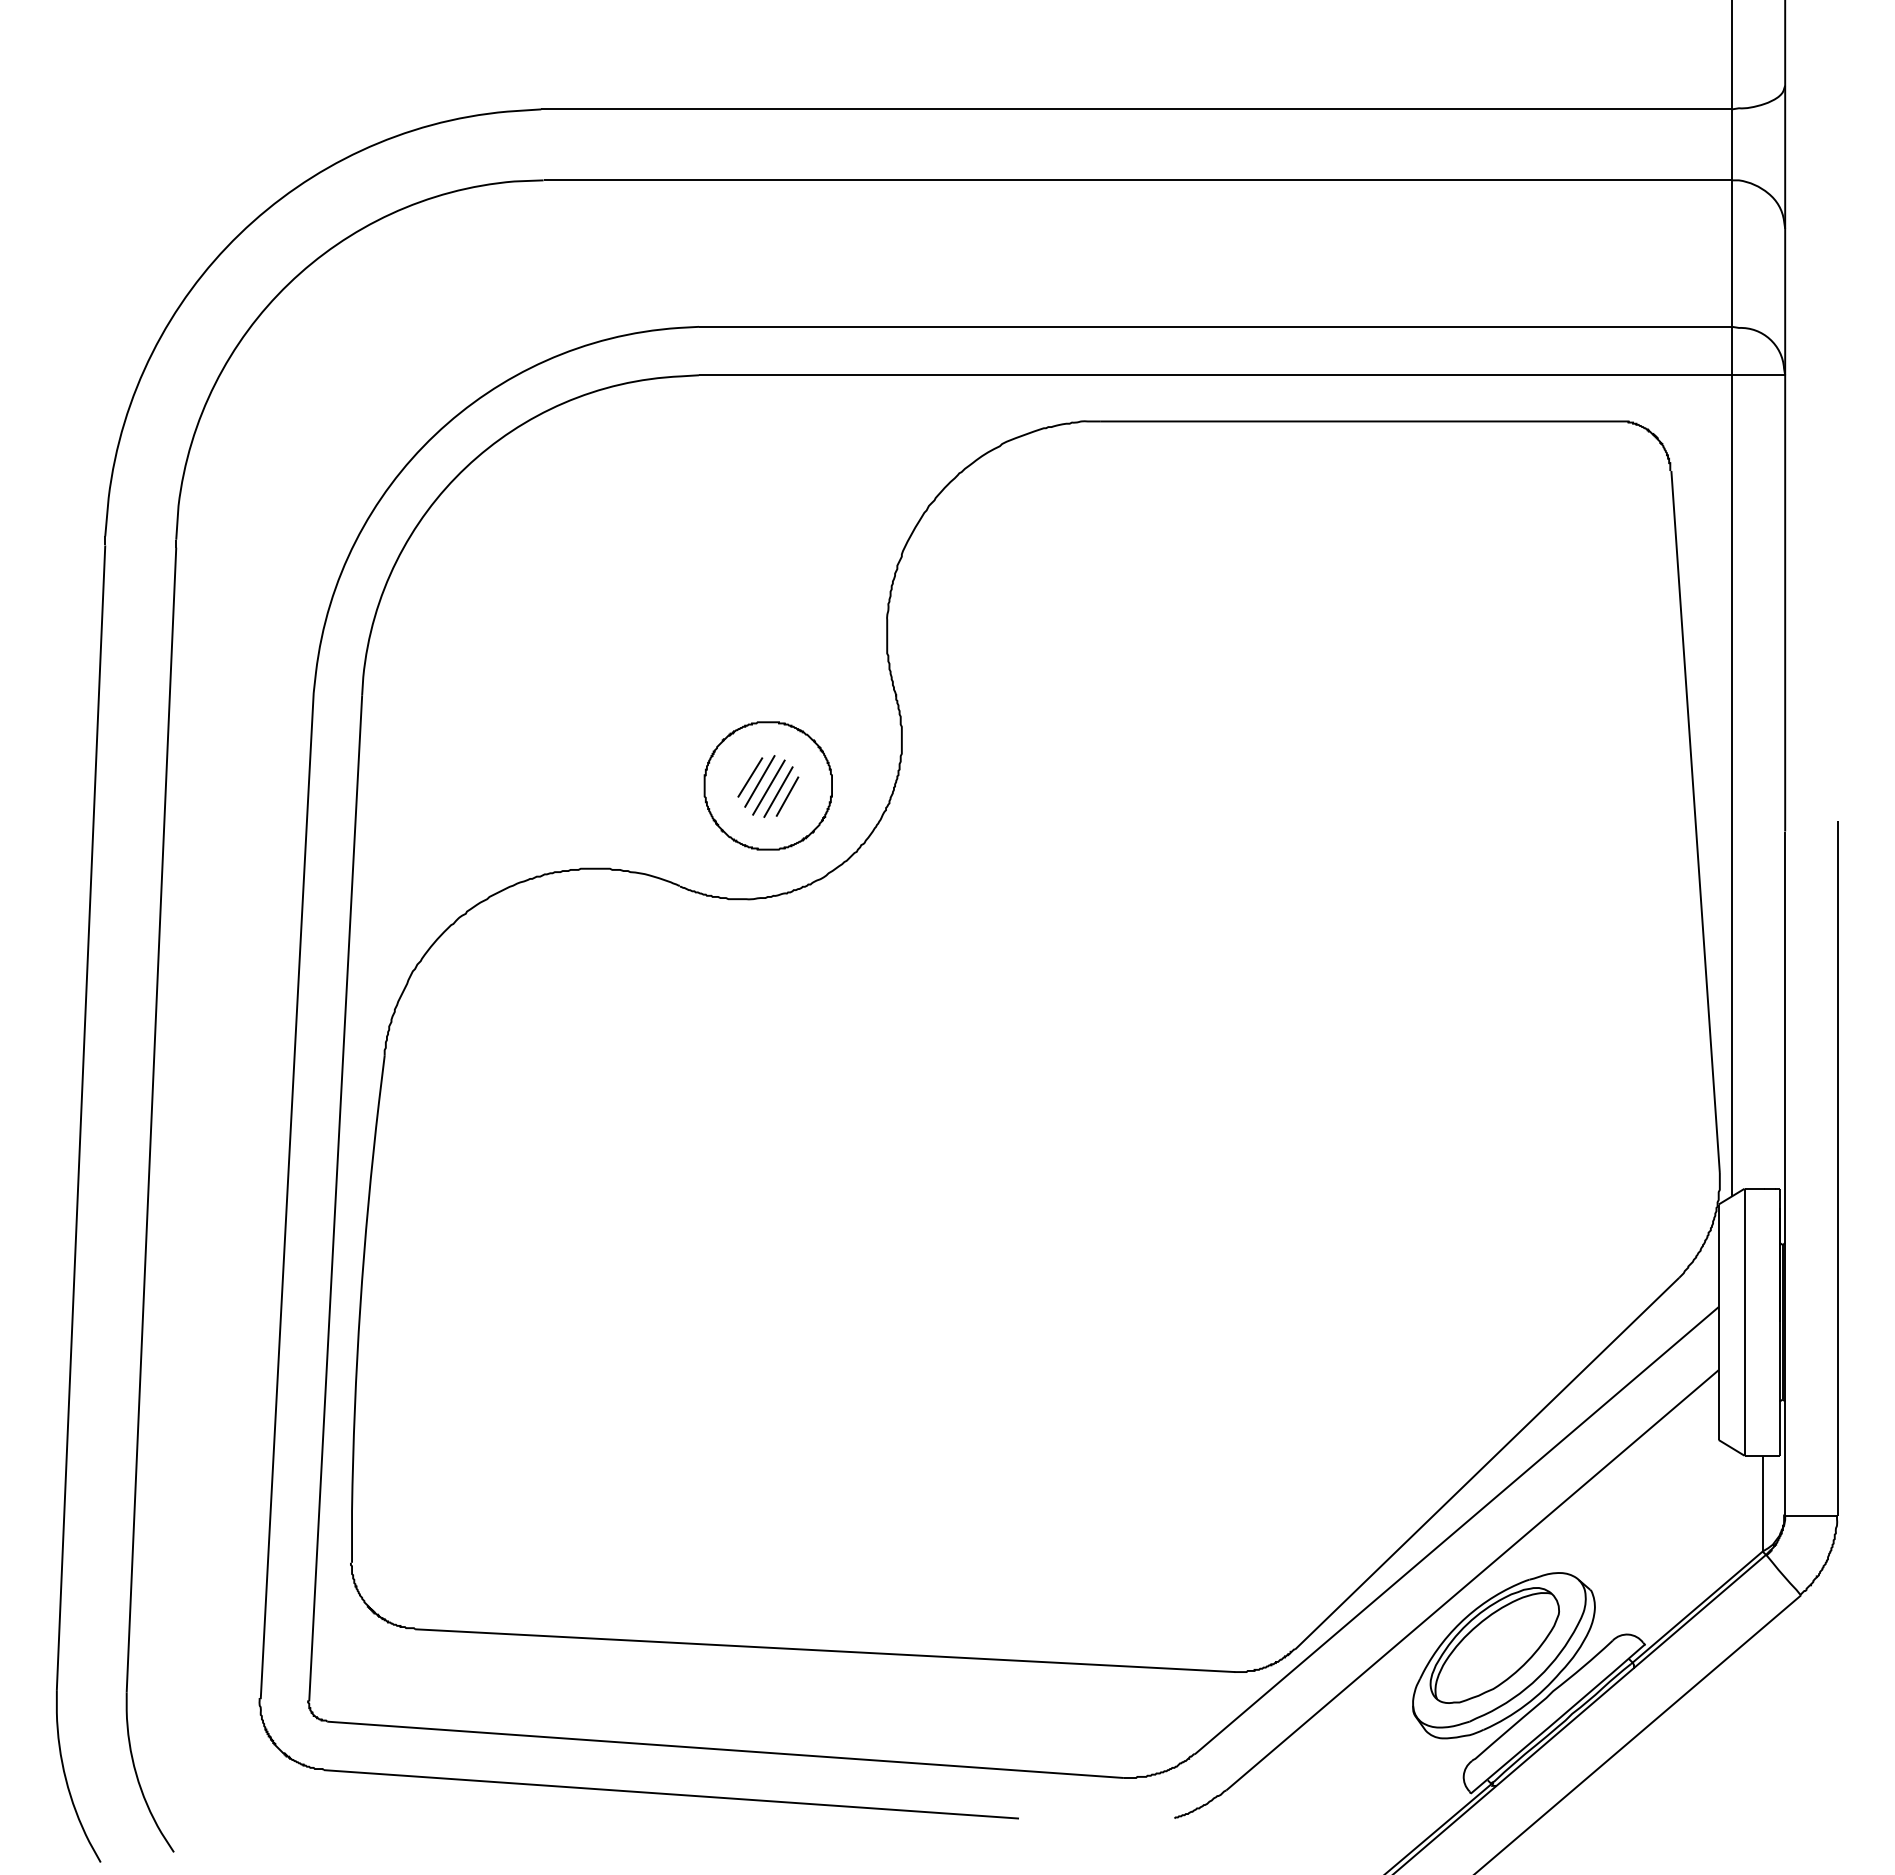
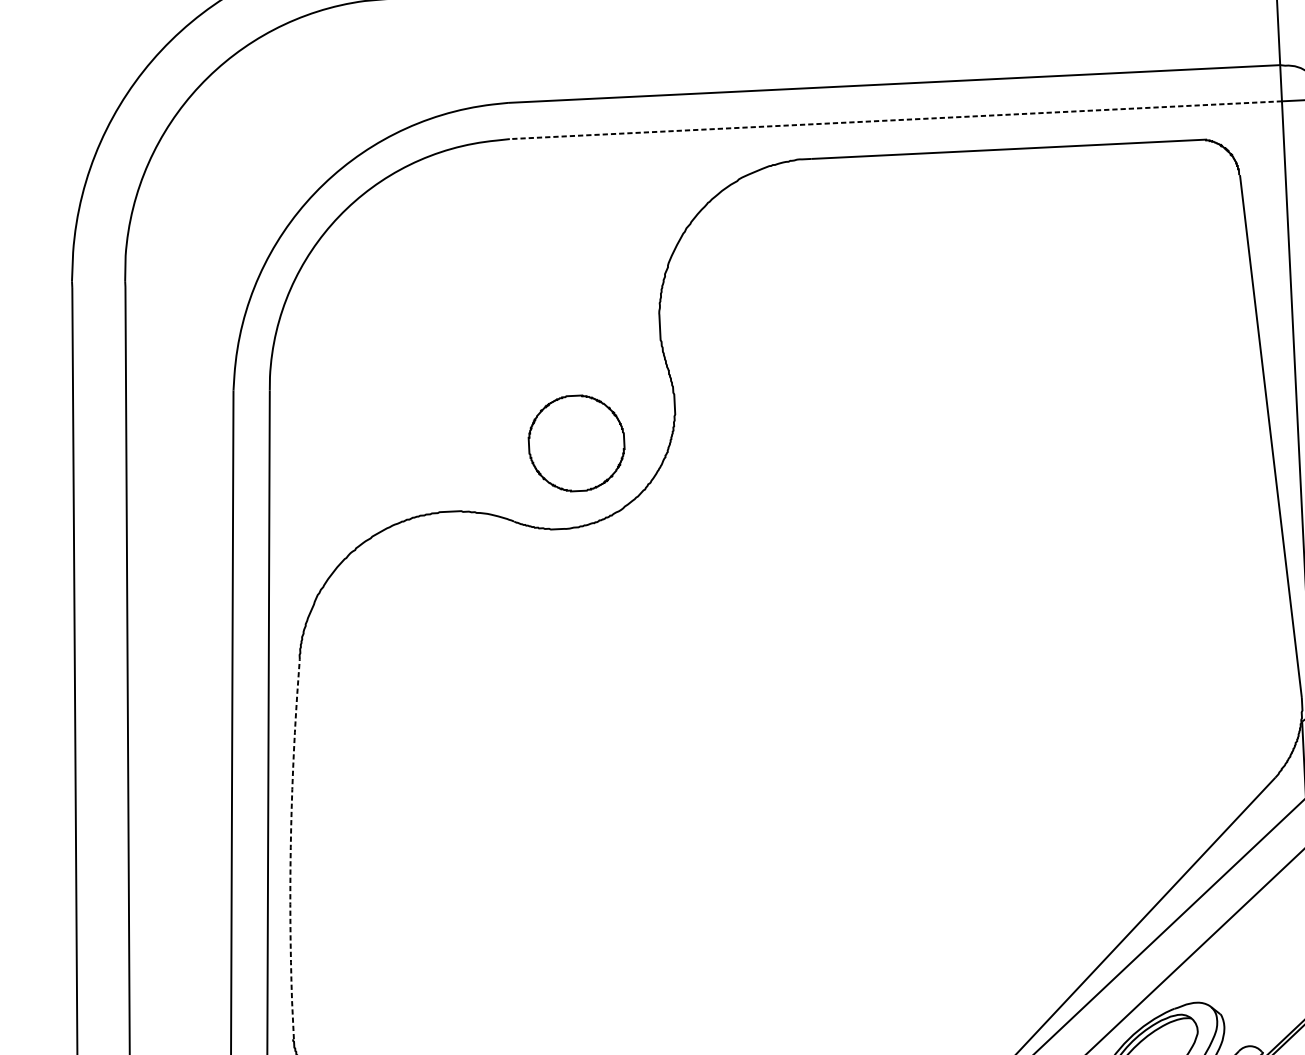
line: (1215, 375) -> (895, 120), solid -> dashed
line: (750, 777) -> (563, 437), removed
line: (759, 781) -> (569, 440), removed
line: (768, 787) -> (576, 444), removed
line: (778, 791) -> (584, 447), removed
line: (787, 796) -> (591, 450), removed
line: (360, 1308) -> (290, 848), solid -> dashed

